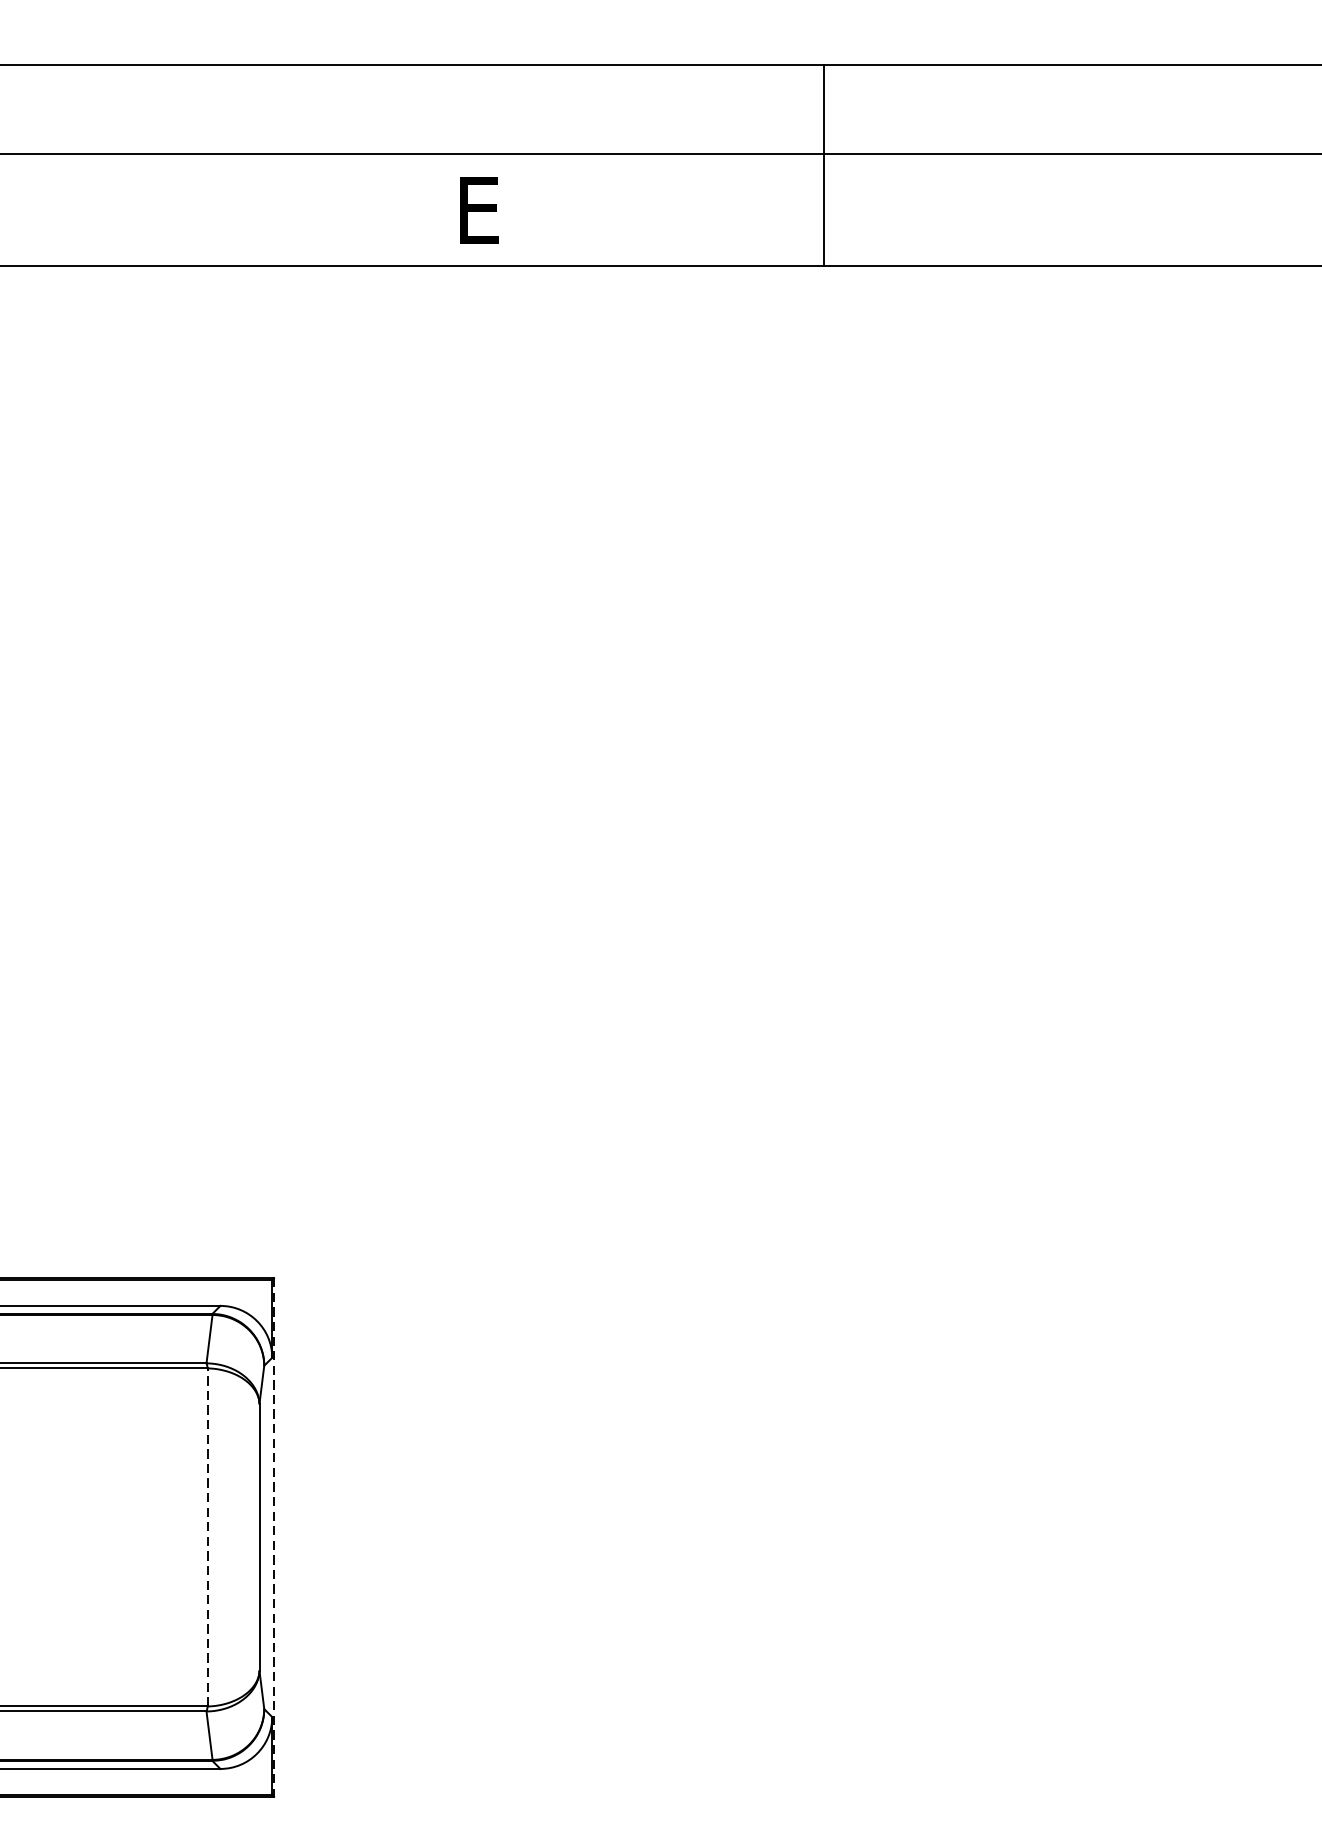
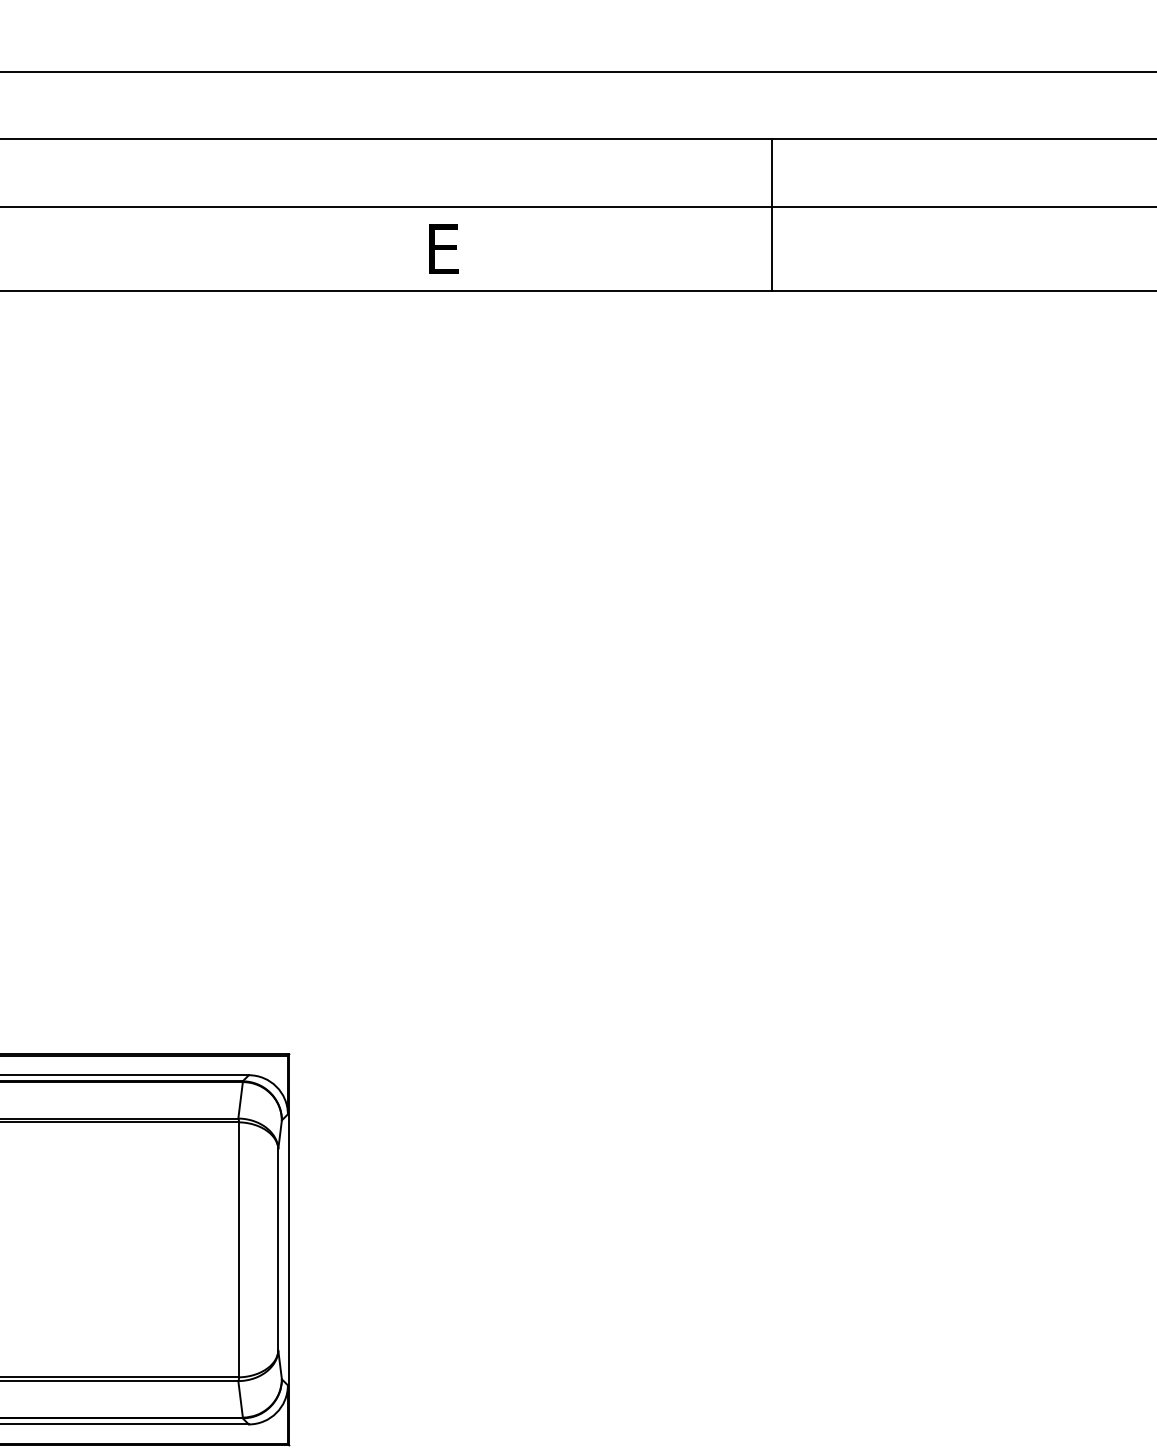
line: (824, 165) -> (772, 215), moved
line: (208, 1536) -> (239, 1249), dashed -> solid
line: (274, 1536) -> (289, 1249), dashed -> solid

